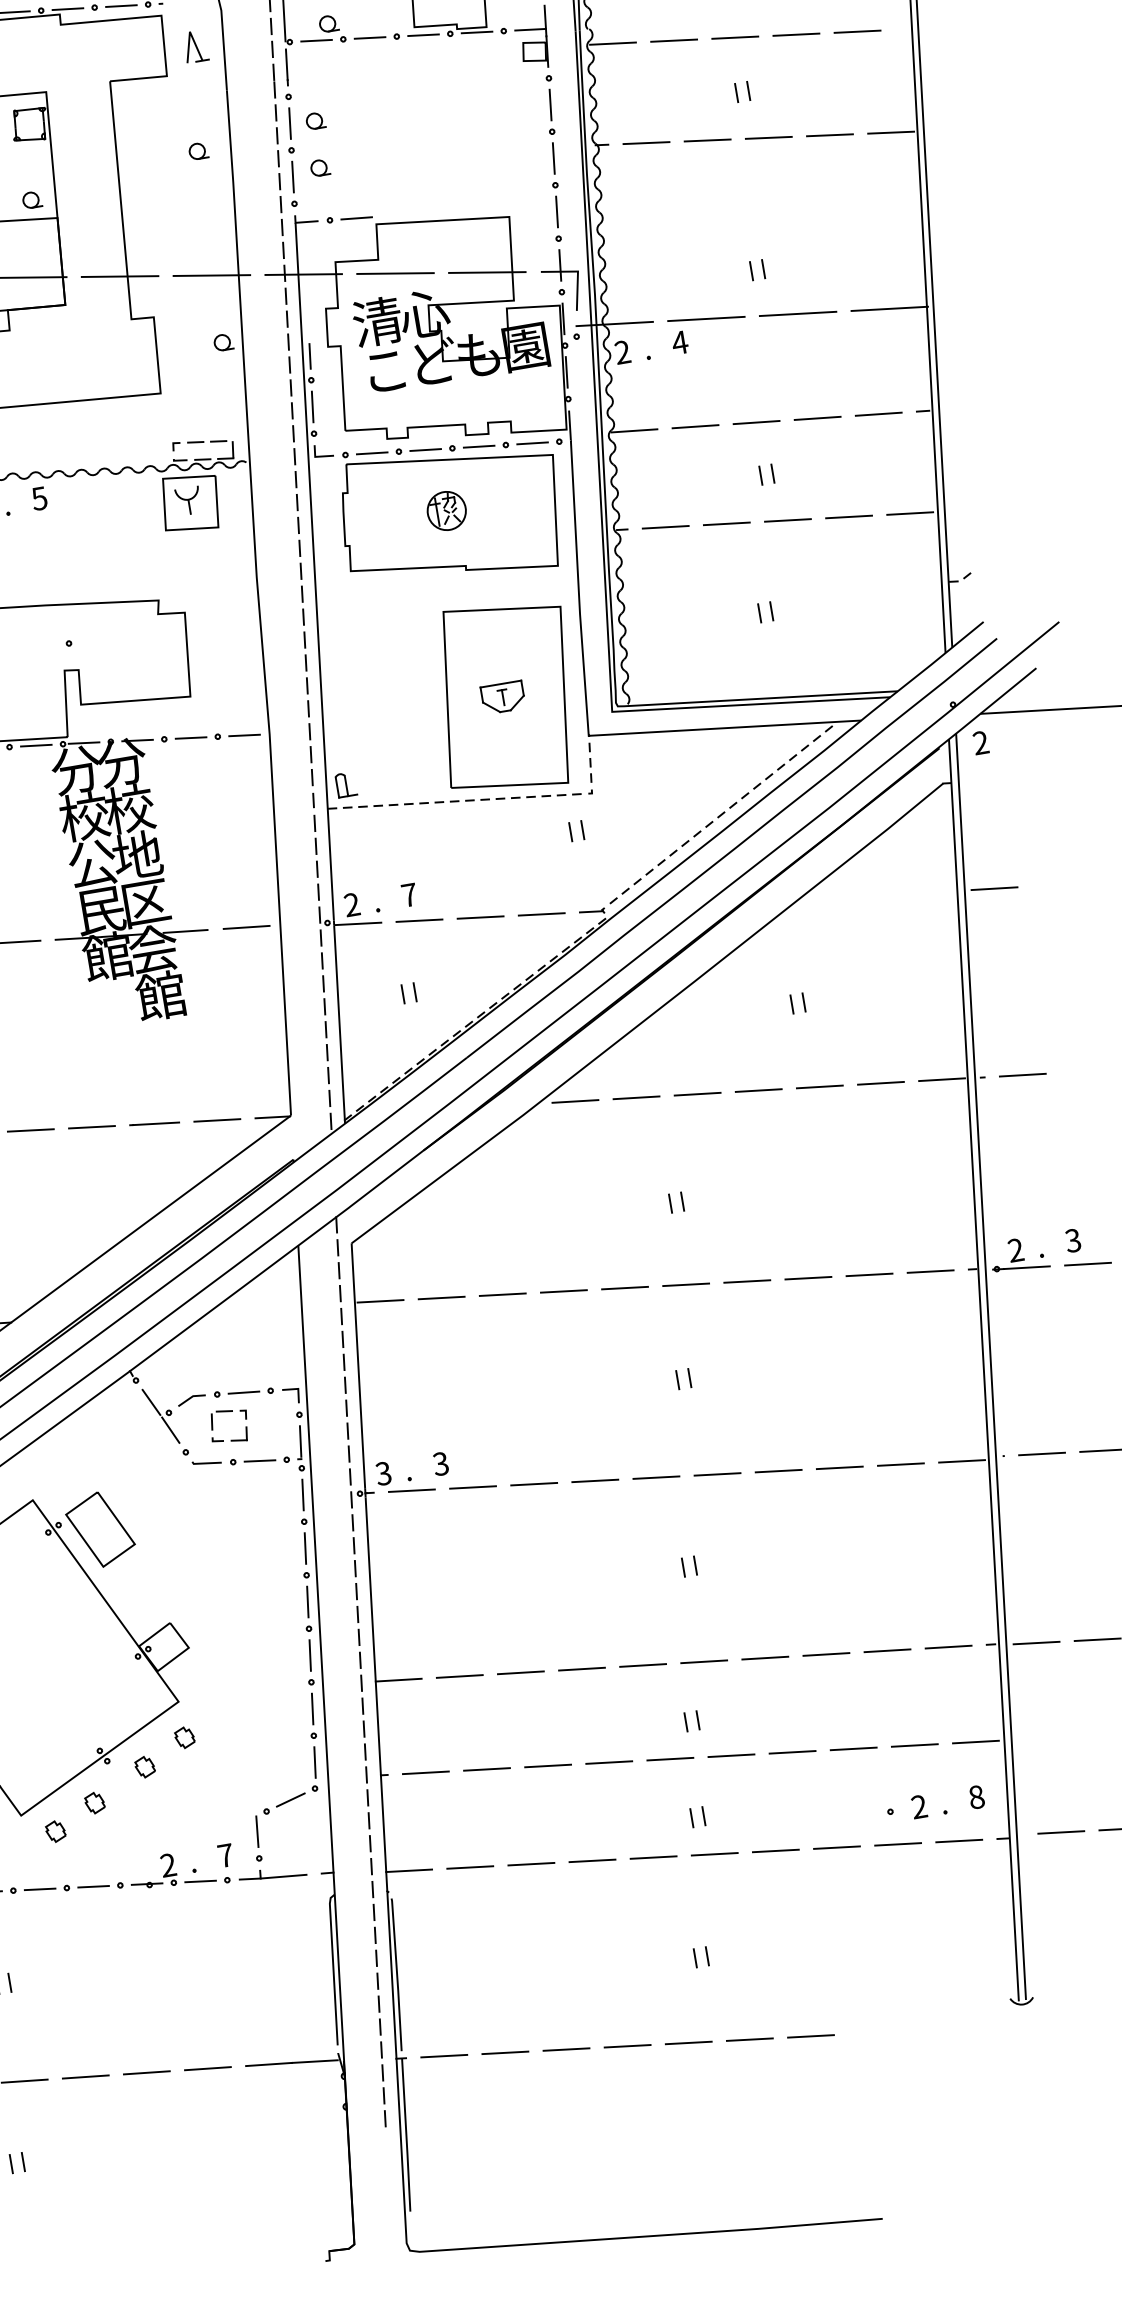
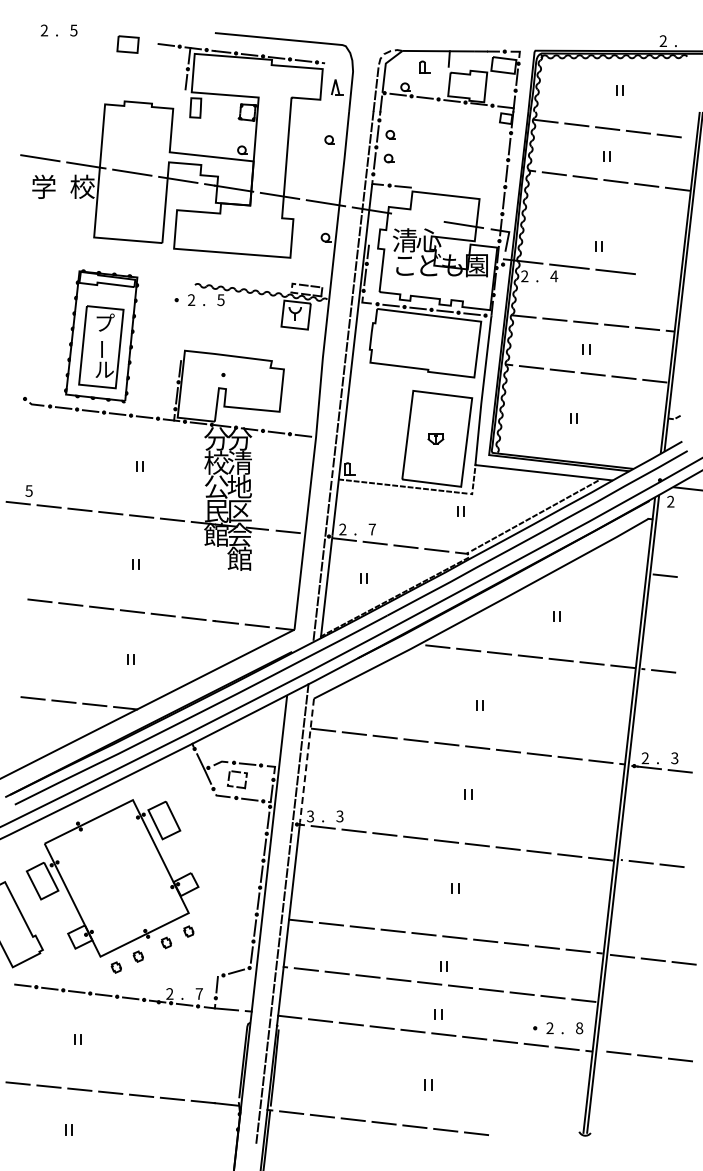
line: (394, 273) -> (417, 217), removed
line: (888, 307) -> (661, 276), removed
part: (444, 510) -> (422, 340), removed
part: (502, 697) -> (435, 438), size x0.7
text: (128, 808) -> (239, 462), 校 -> 清
line: (357, 1368) -> (306, 761), solid -> dashed

